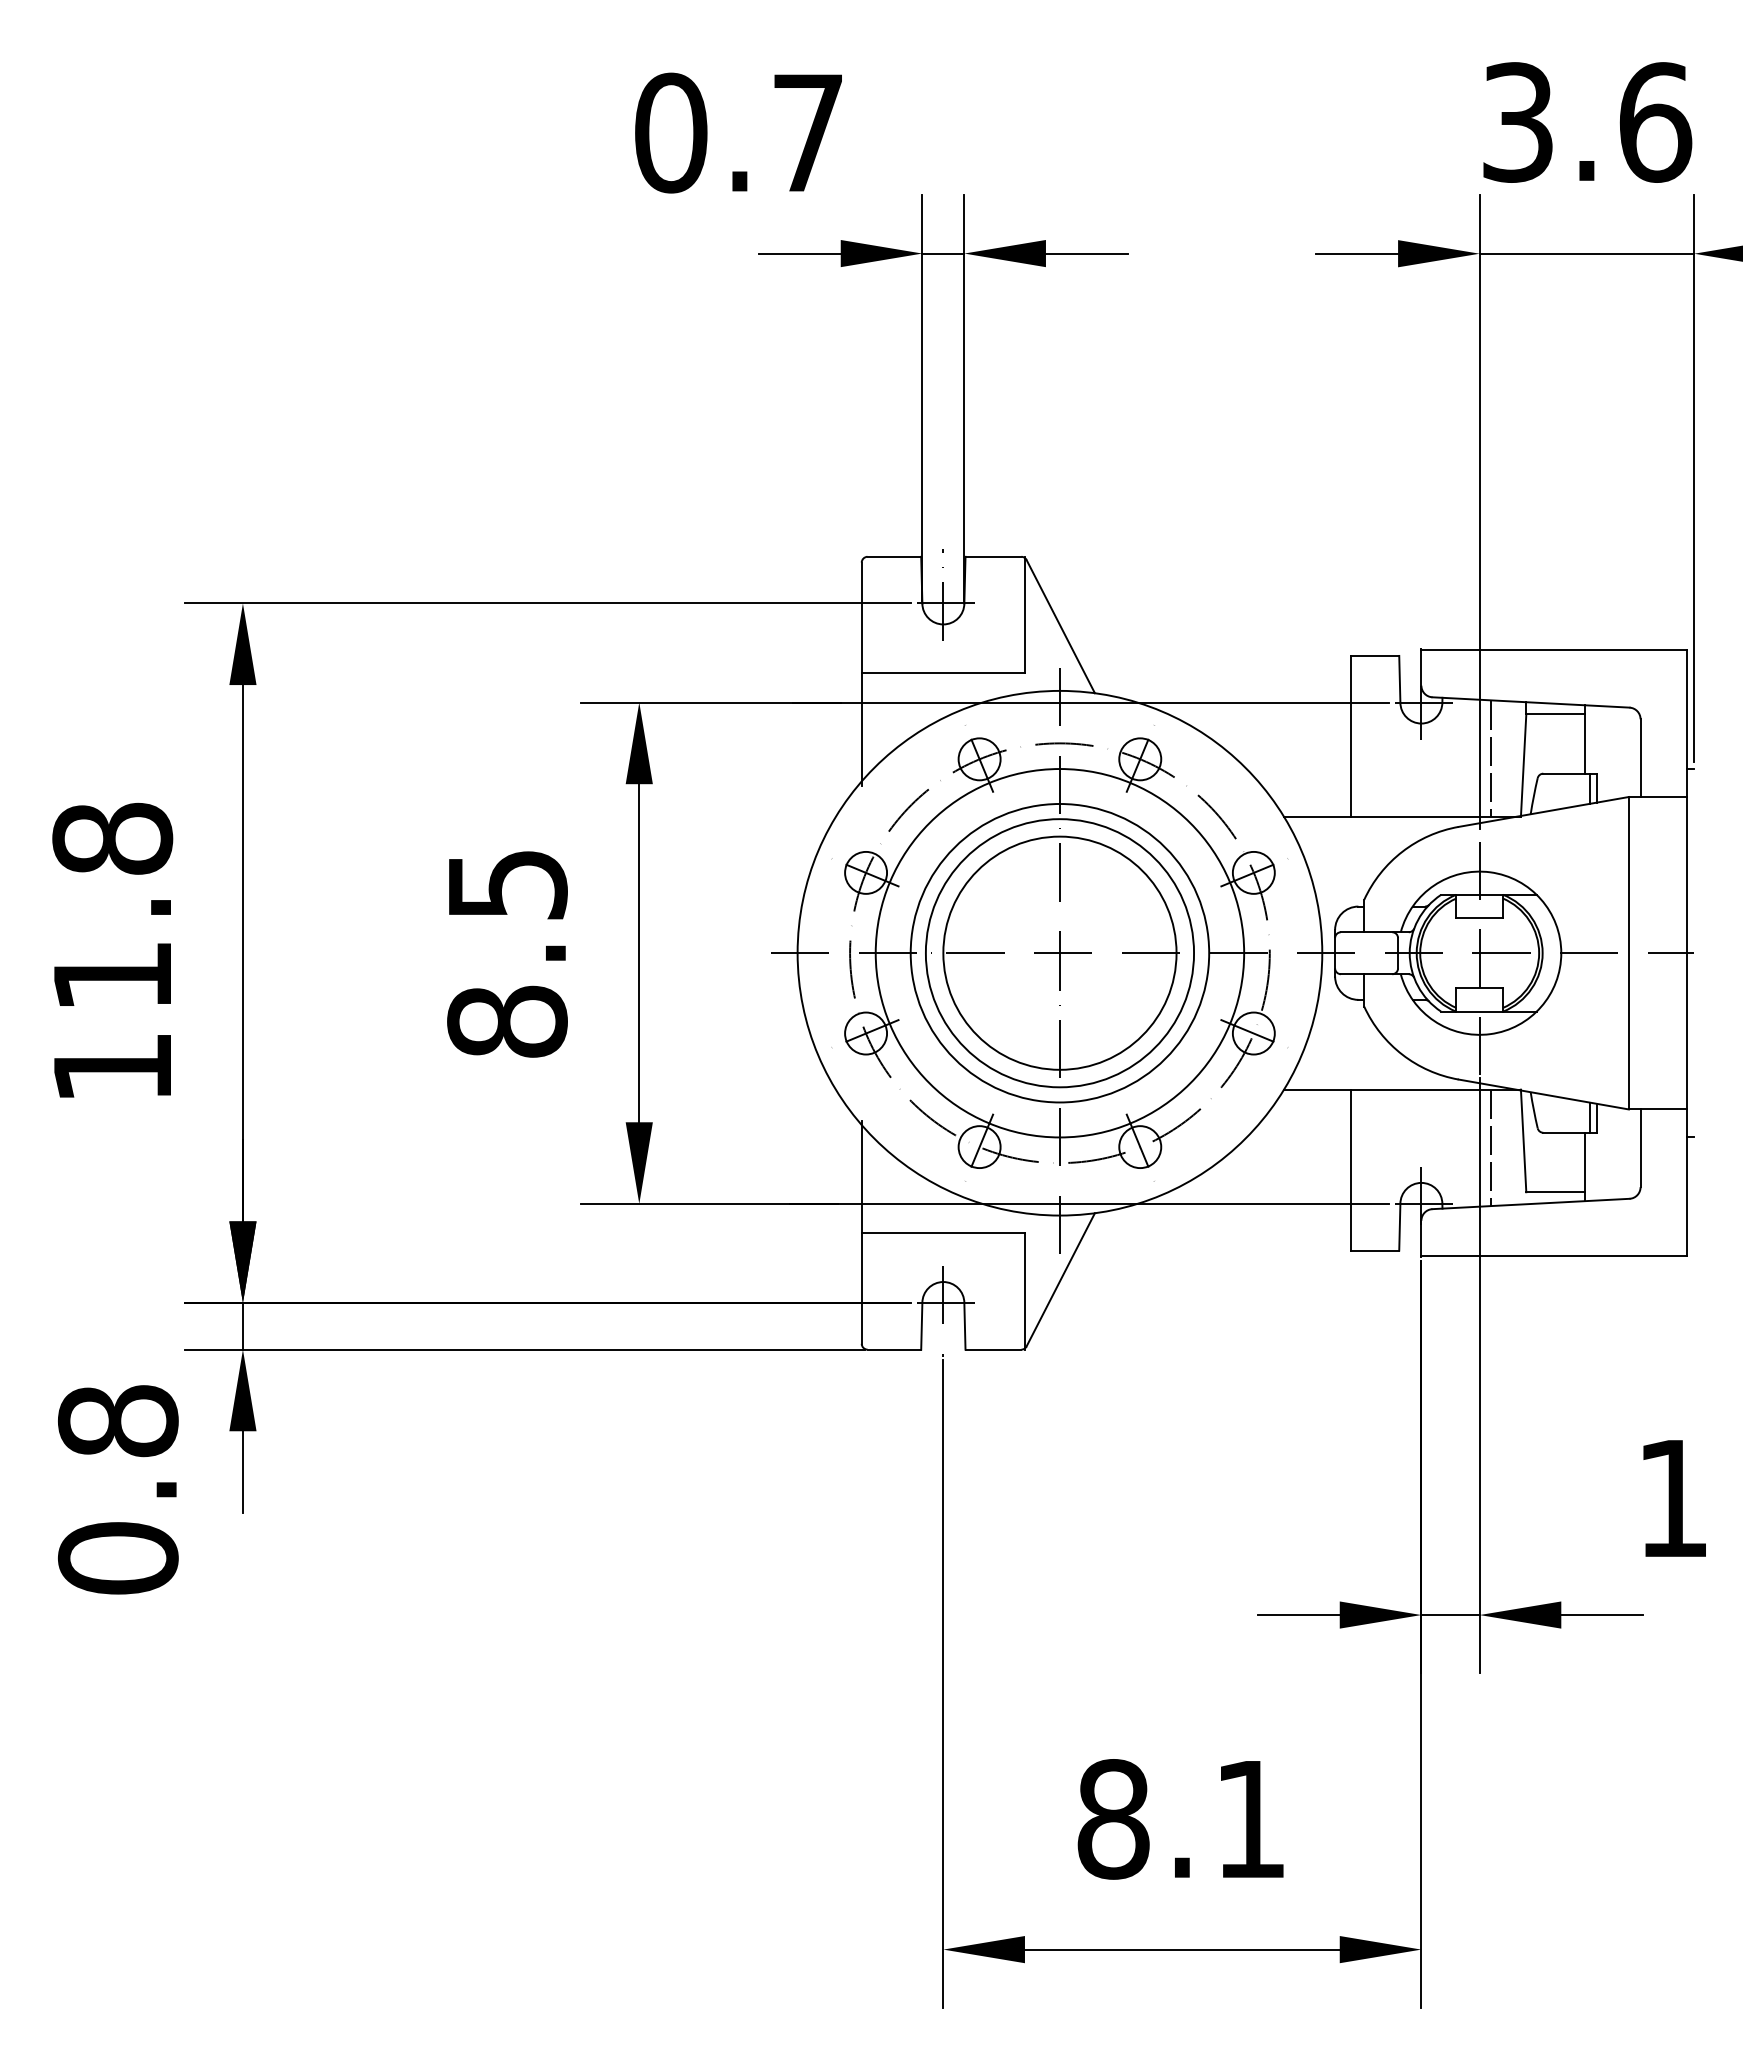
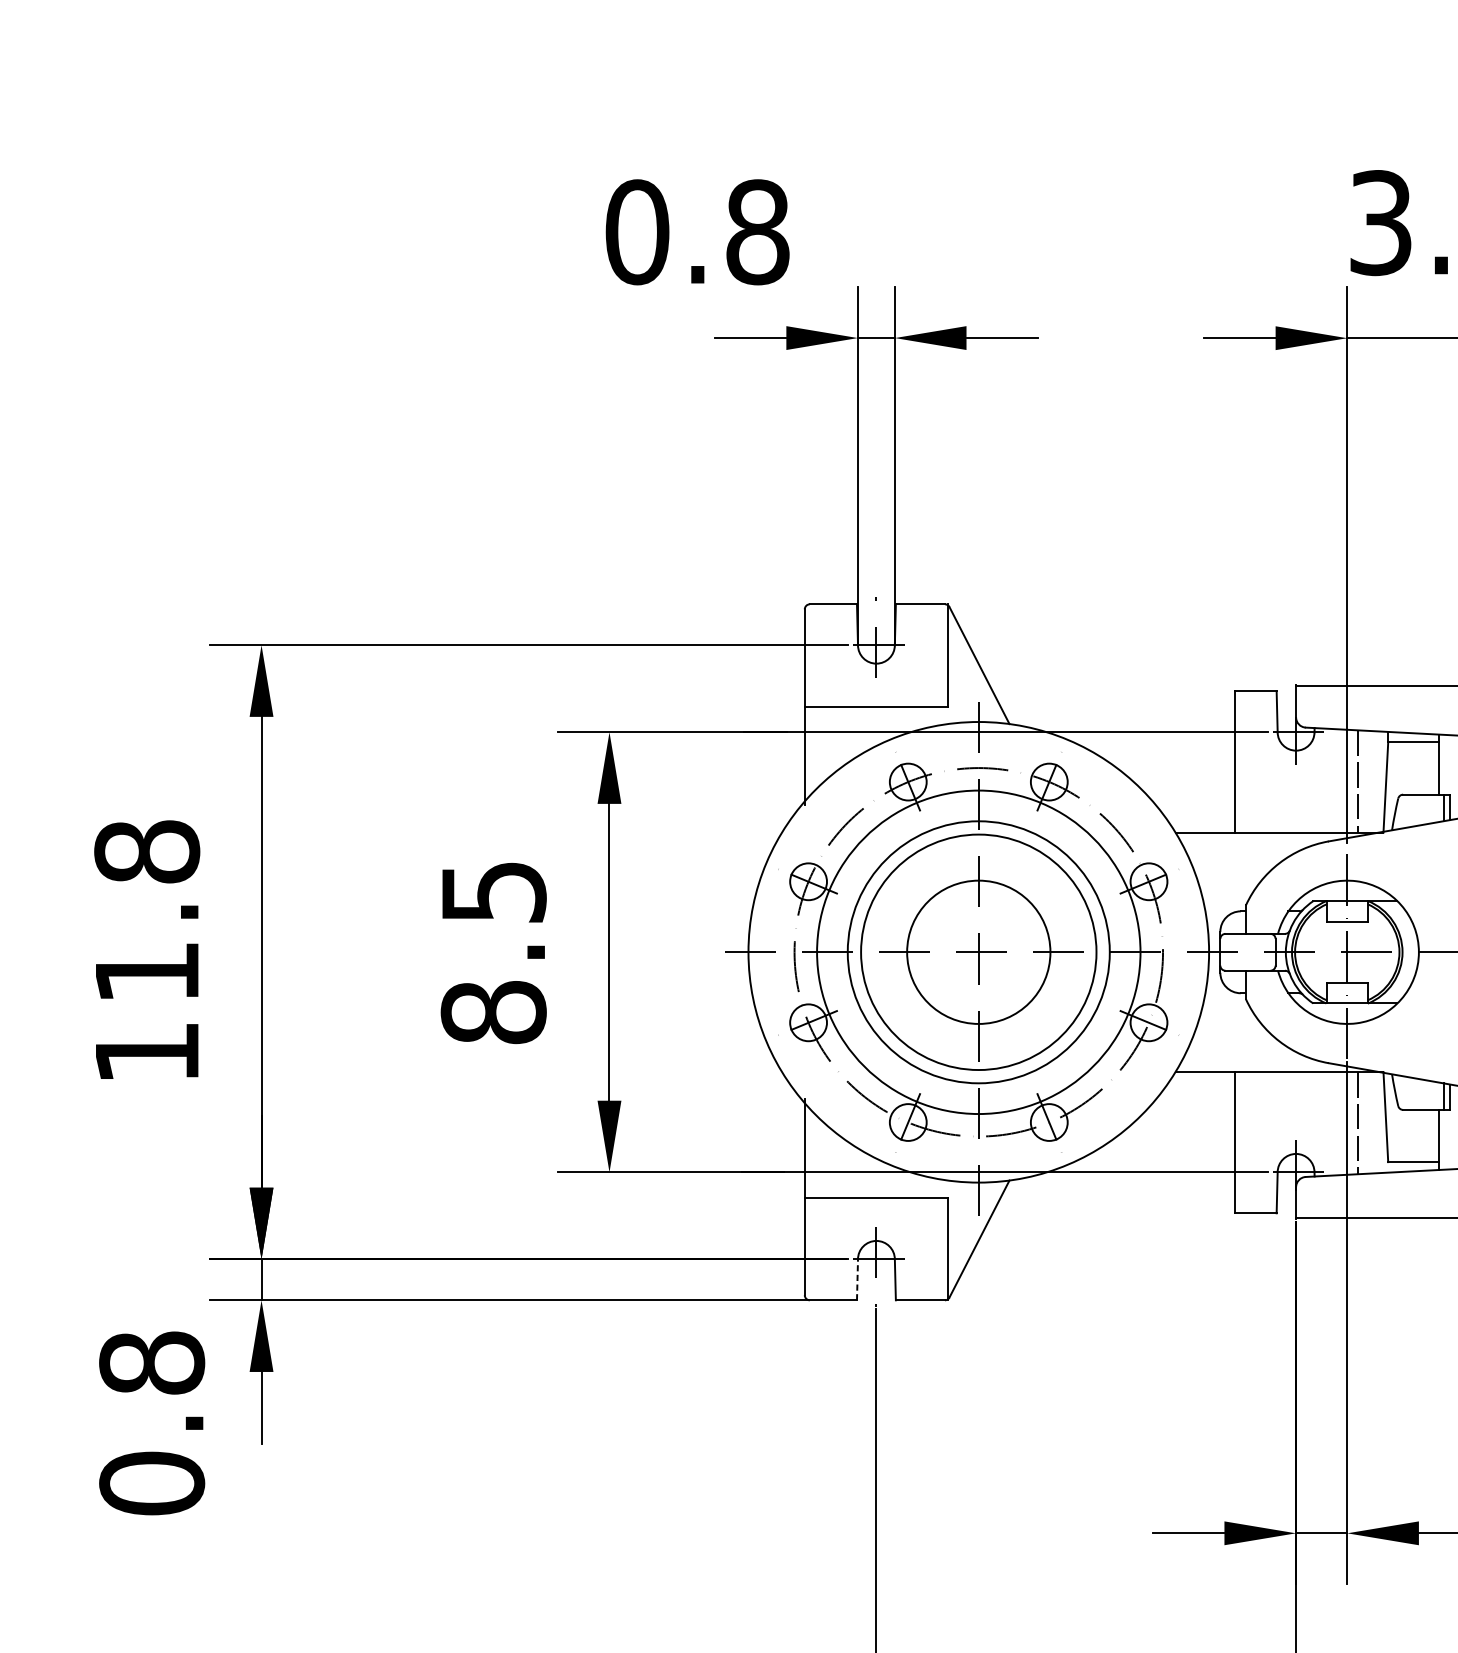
text: (808, 132) -> (758, 231), 0.7 -> 0.8
circle: (1059, 952) -> (978, 951), size x0.7
line: (921, 1325) -> (857, 1279), solid -> dashed

